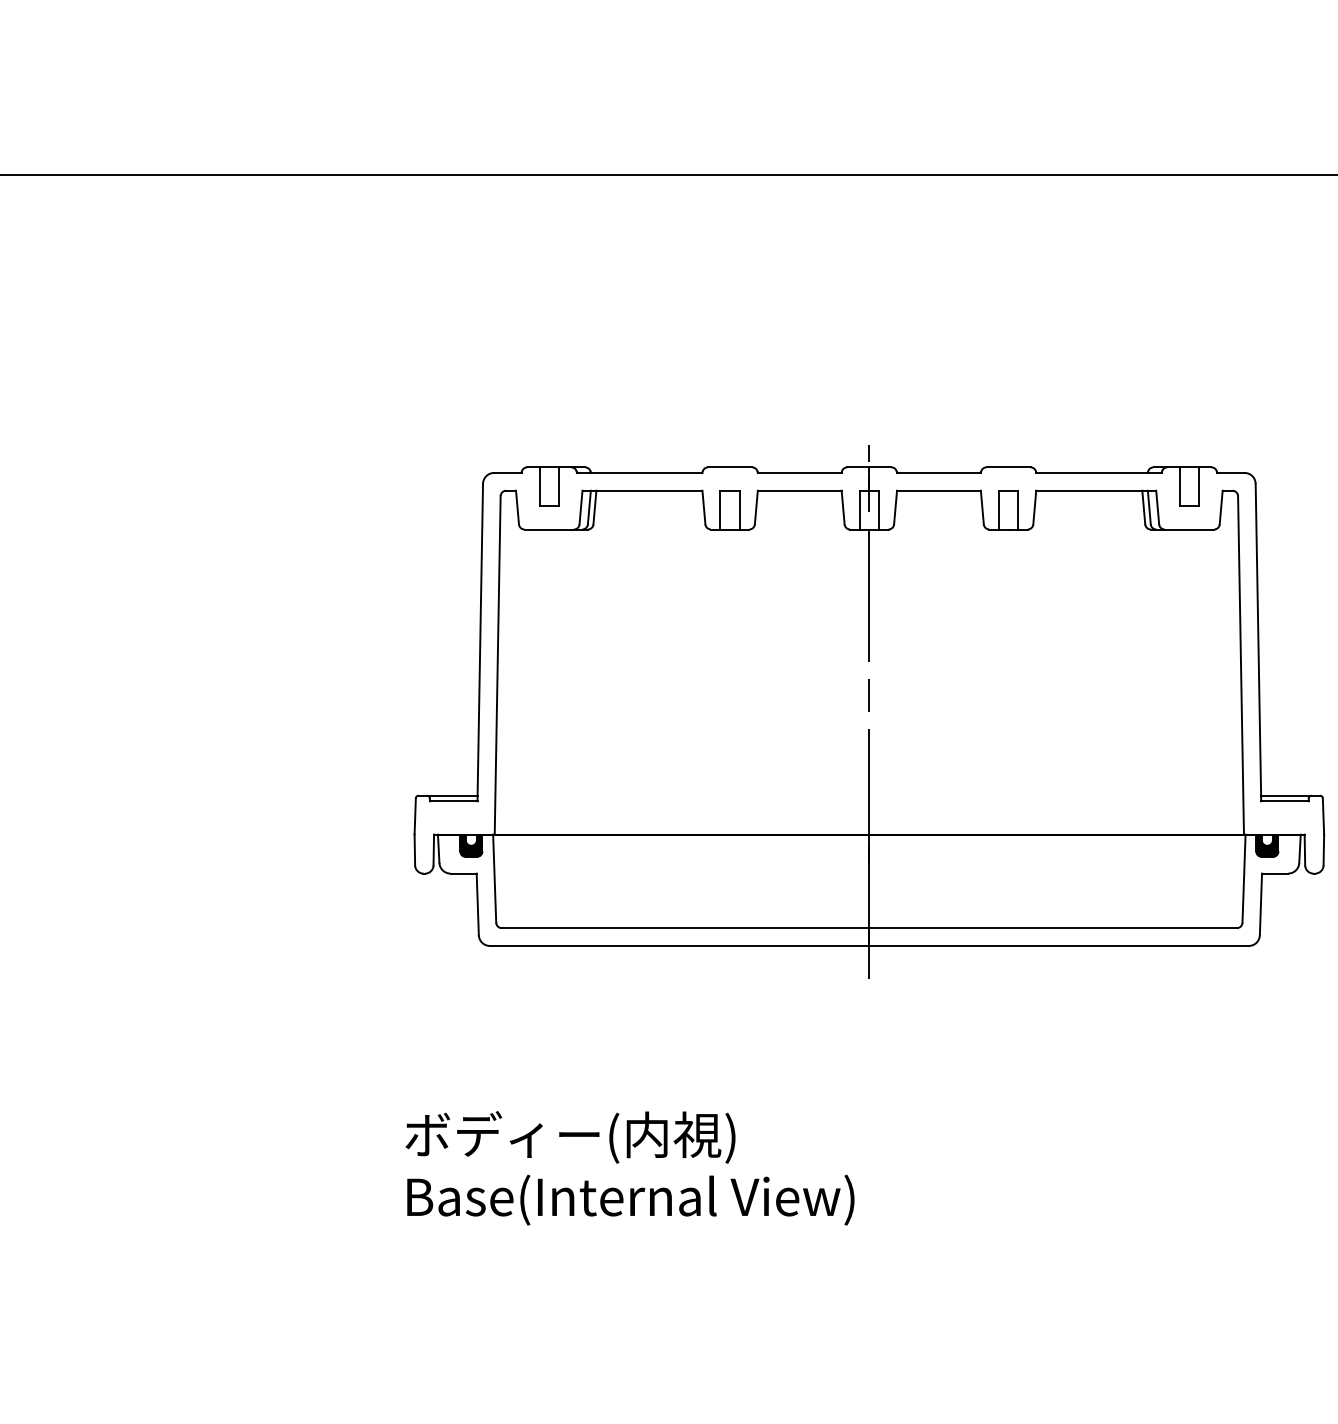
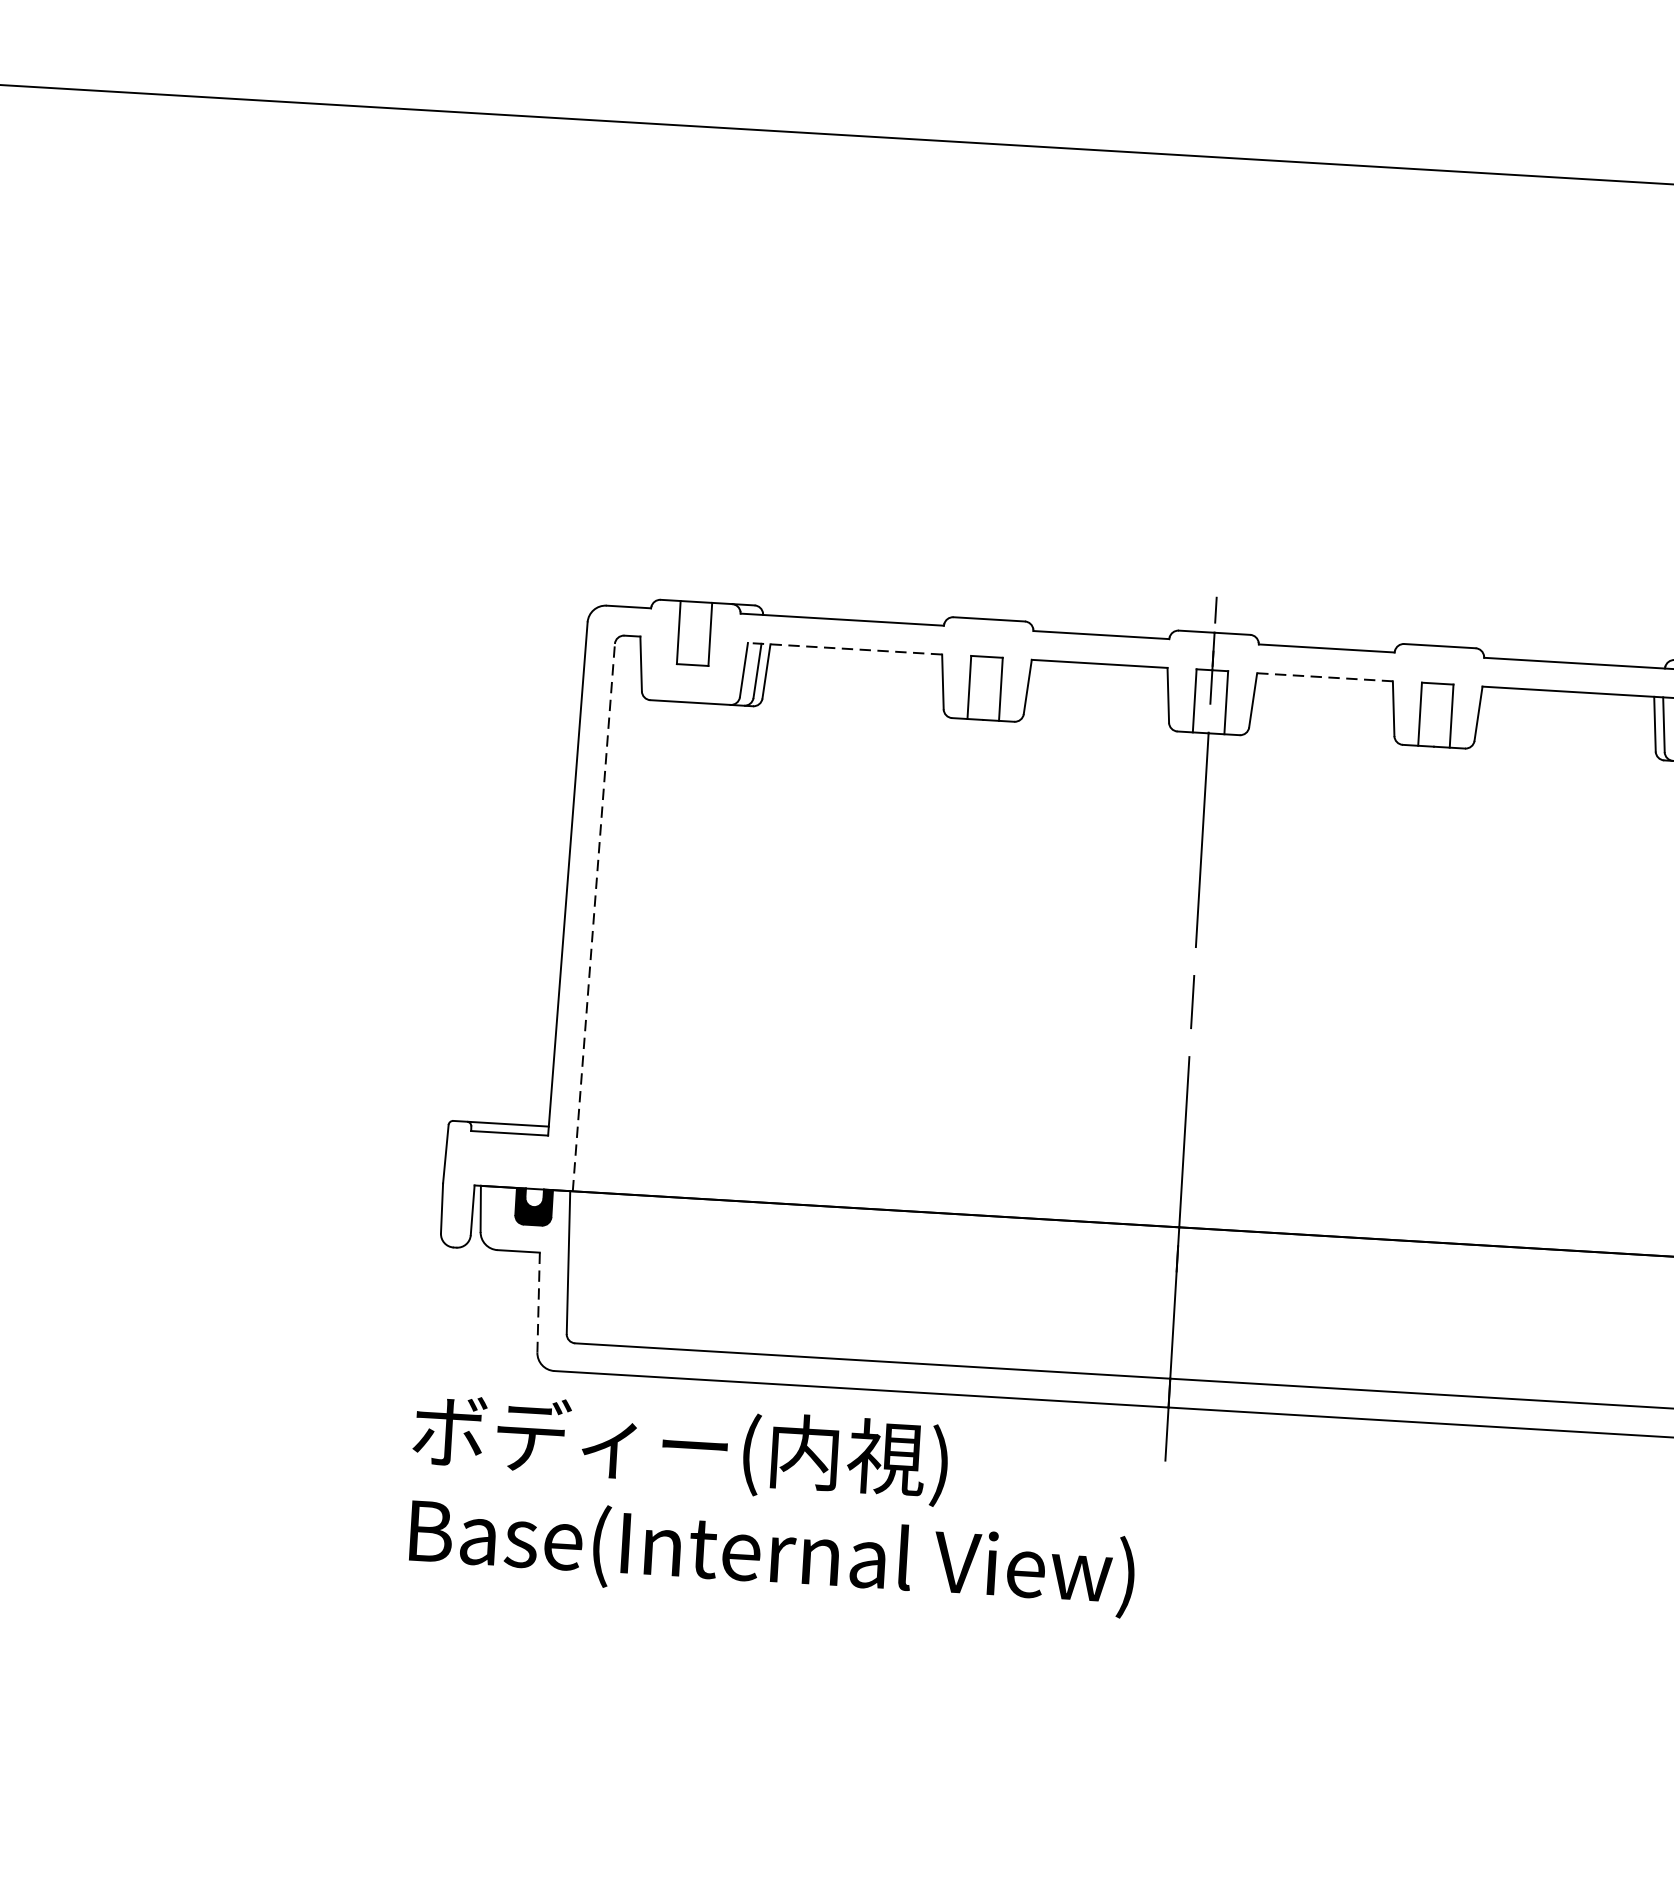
line: (642, 490) -> (845, 648), solid -> dashed
line: (938, 490) -> (1324, 676), solid -> dashed
line: (497, 664) -> (593, 916), solid -> dashed
line: (477, 904) -> (538, 1302), solid -> dashed
text: (629, 1168) -> (773, 1505), moved

